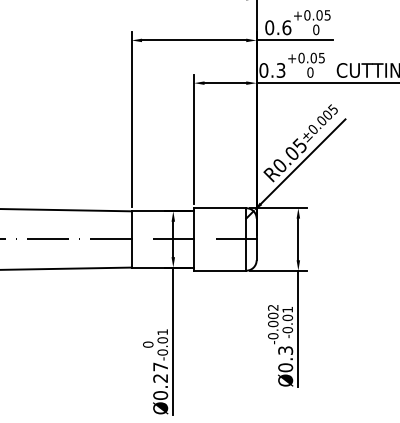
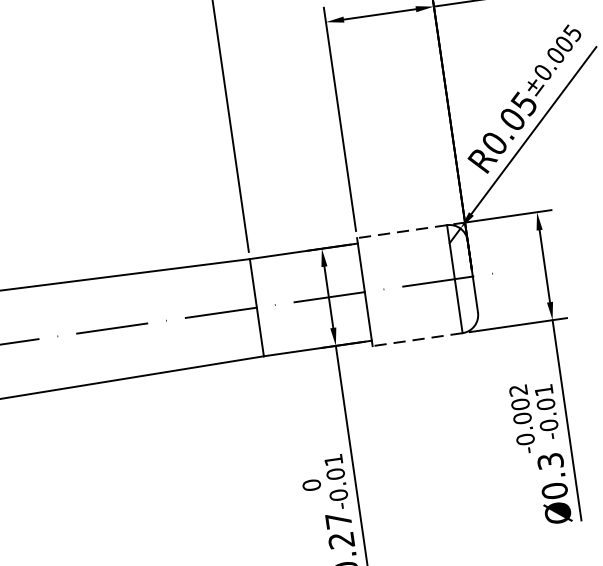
line: (219, 208) -> (400, 232), solid -> dashed
line: (219, 270) -> (416, 339), solid -> dashed

